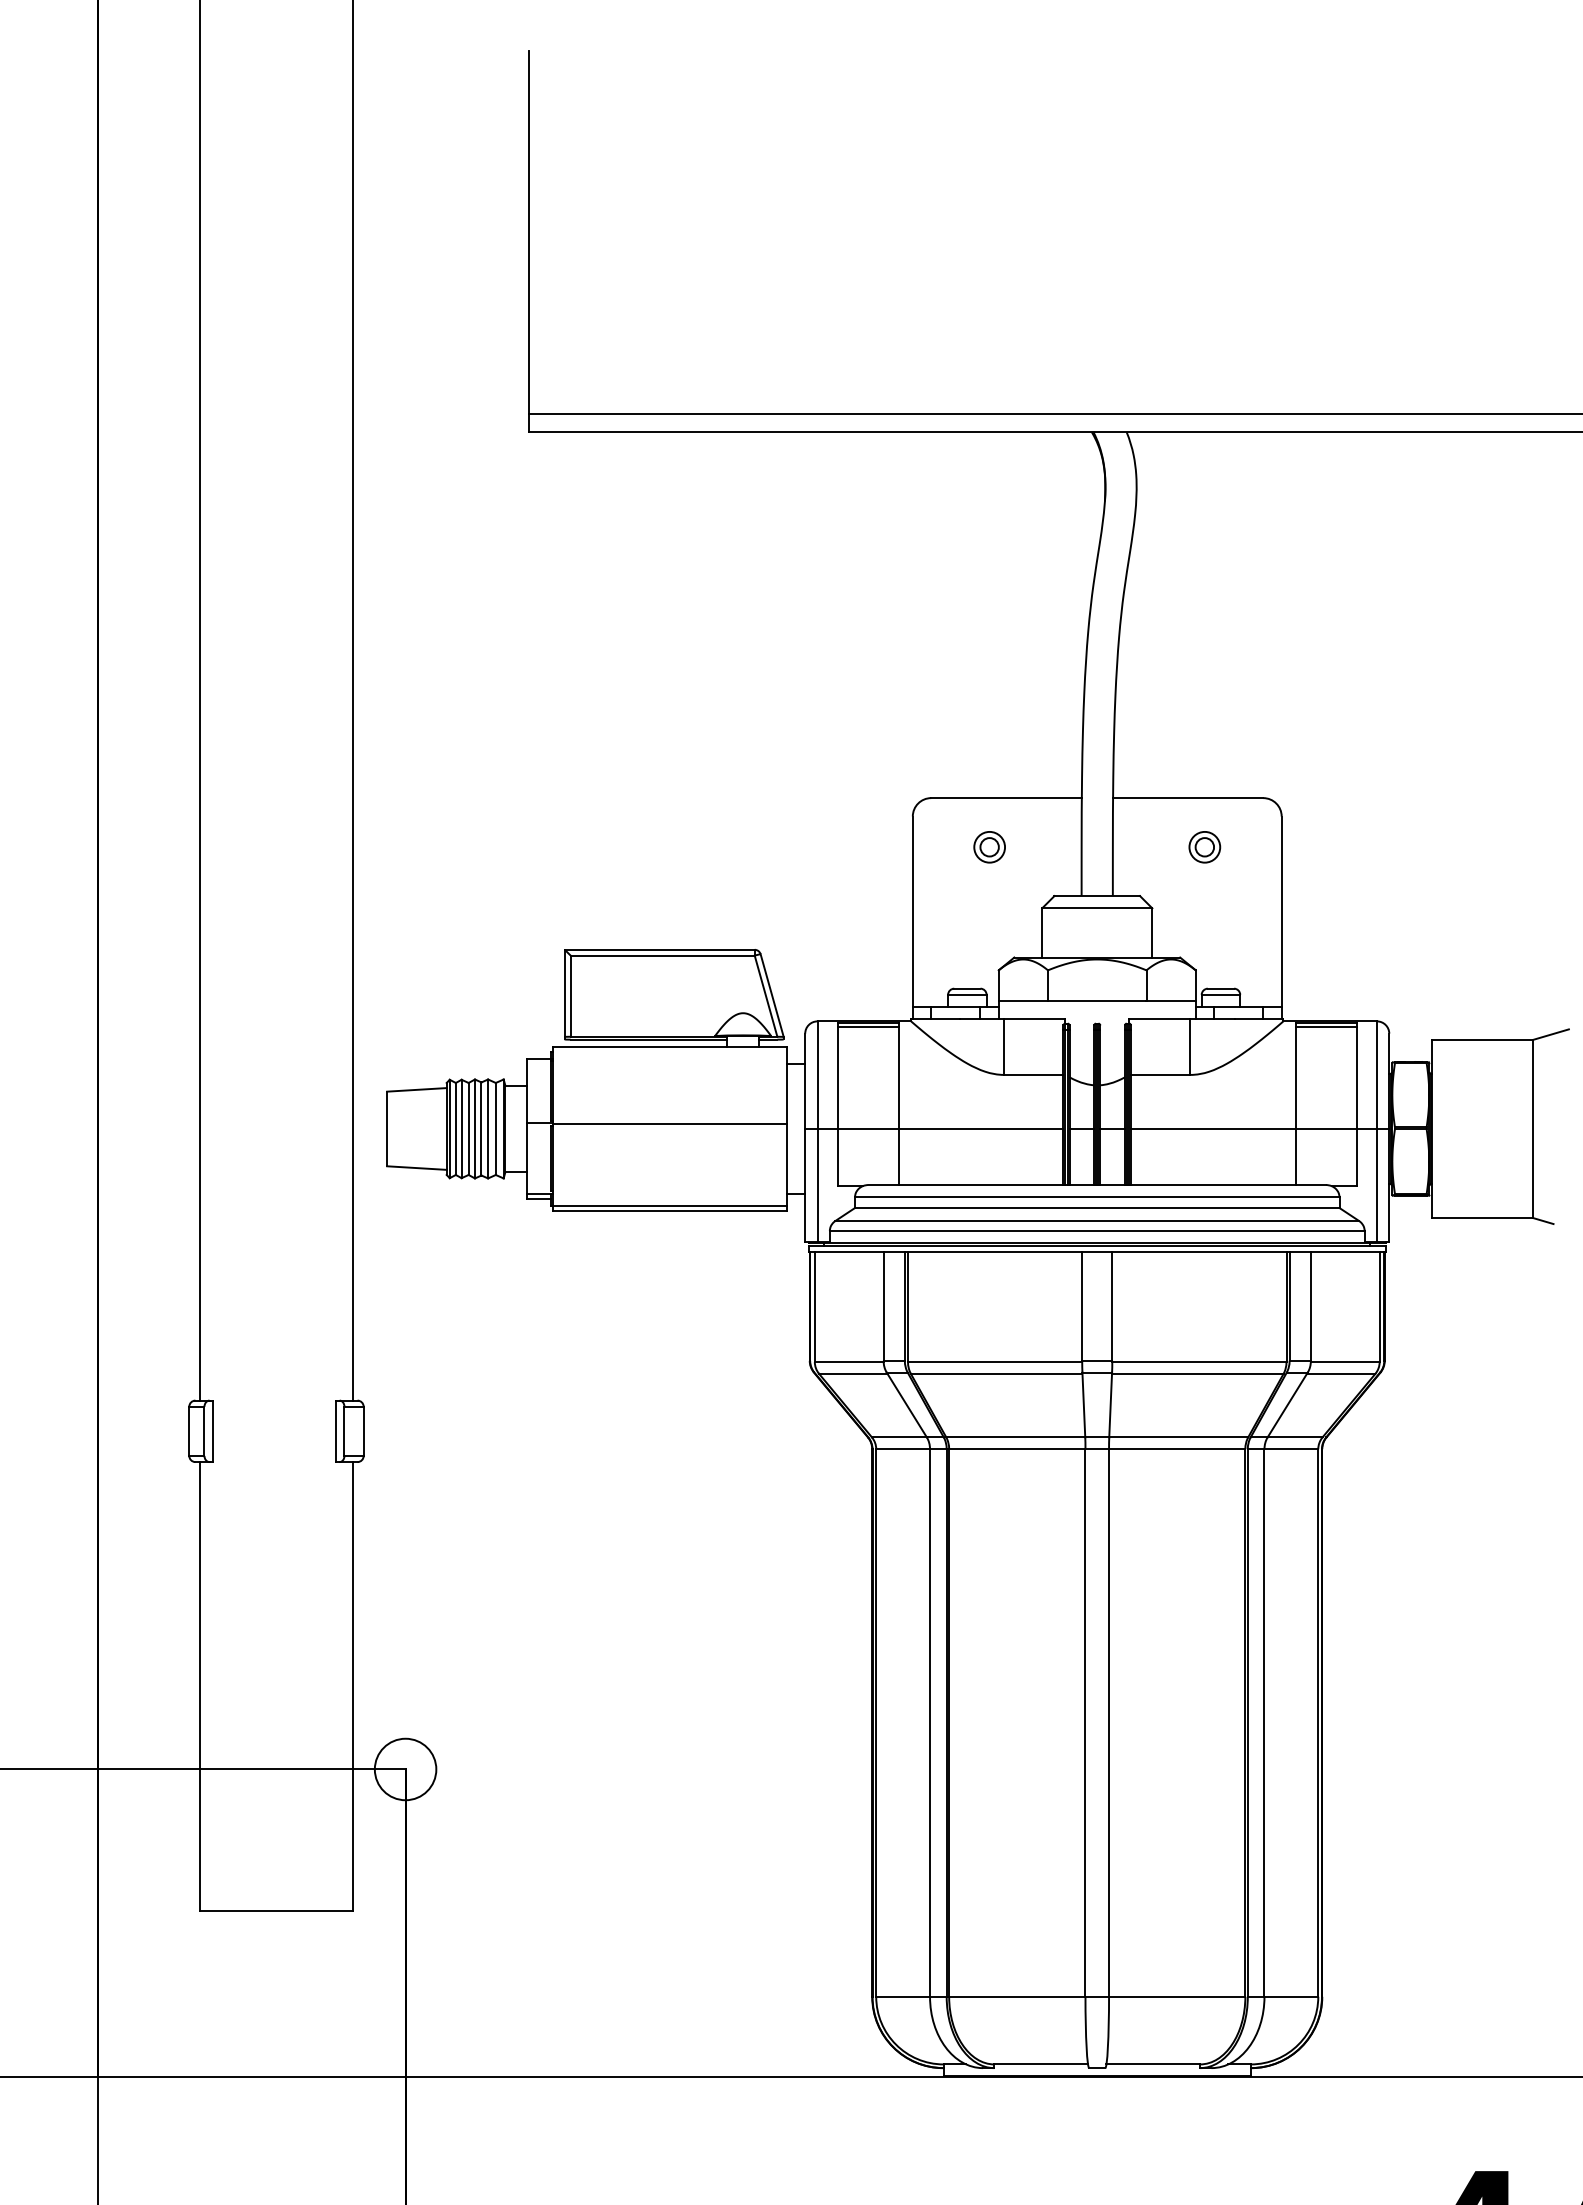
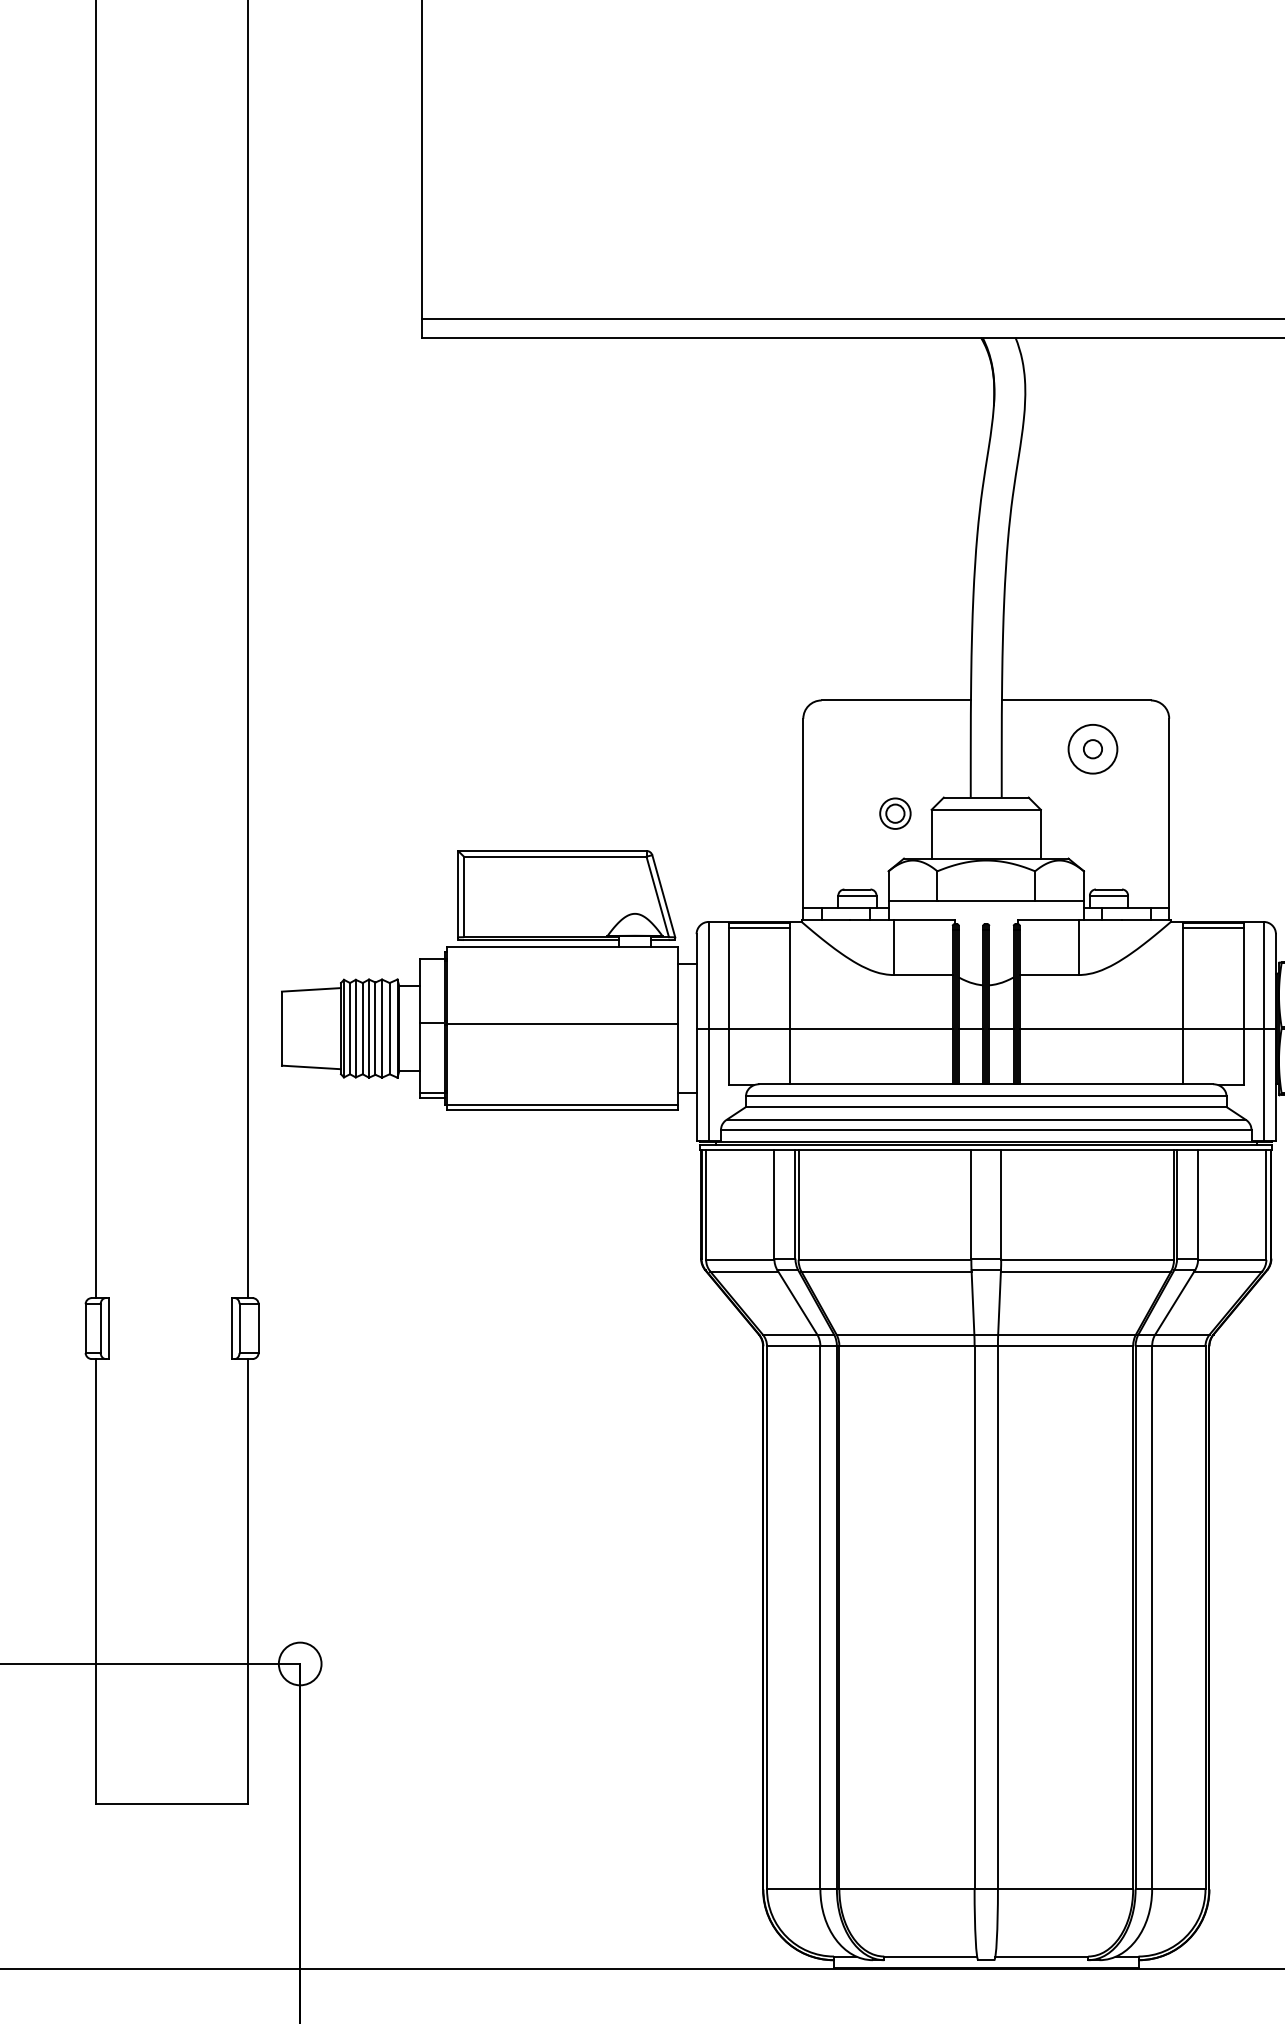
circle: (1204, 846) -> (1092, 748), size x1.6
part: (989, 847) -> (895, 813), moved
circle: (405, 1769) -> (300, 1663), size x0.7

